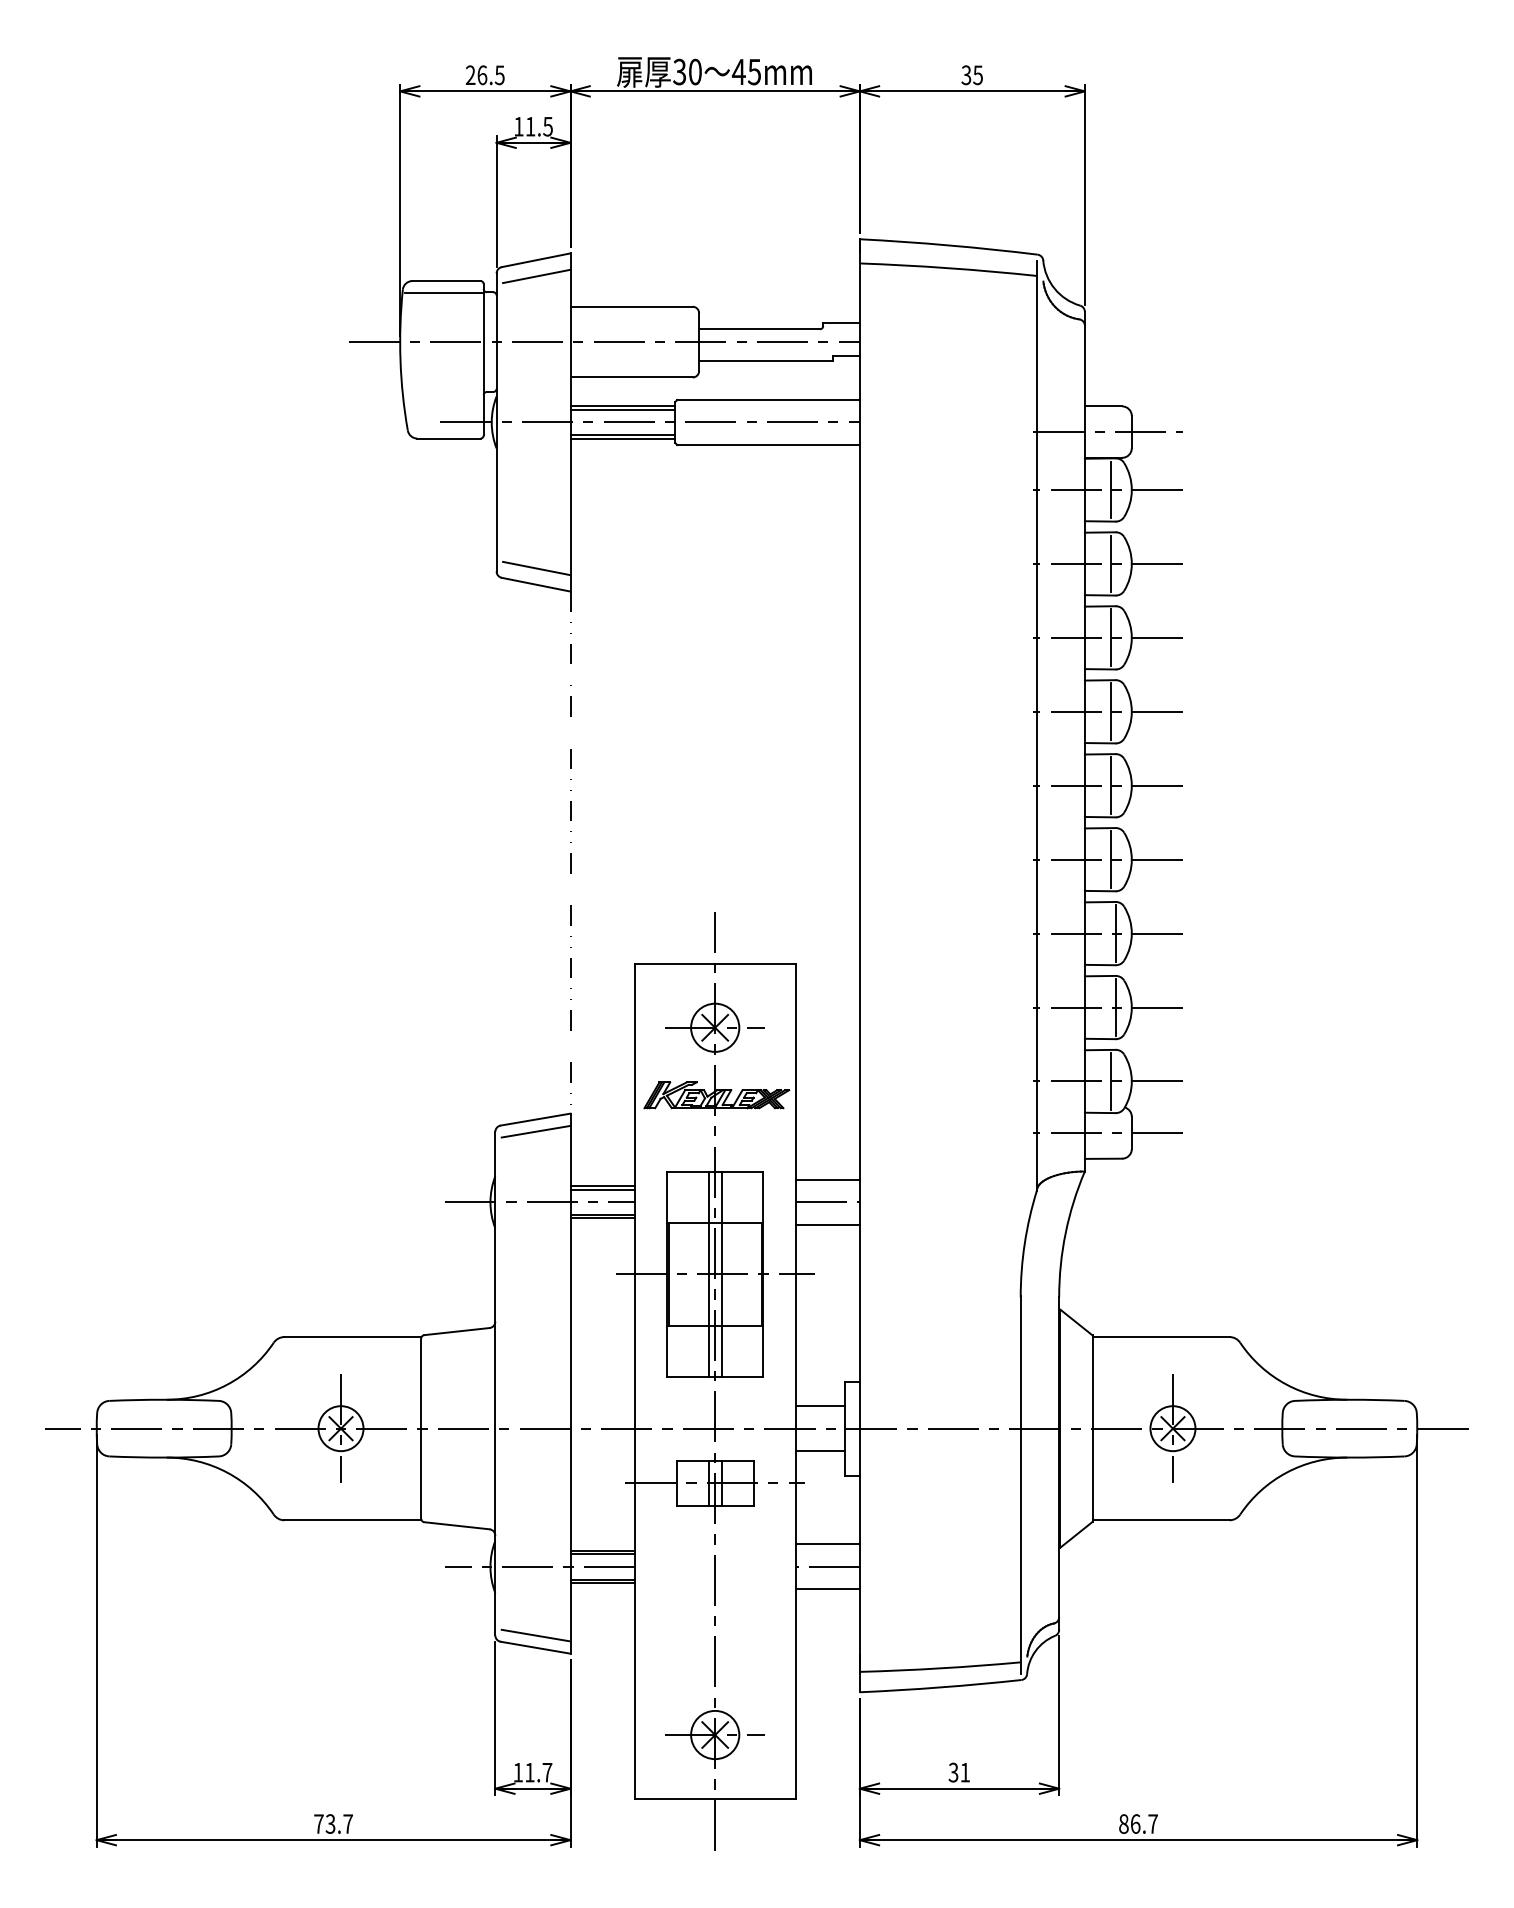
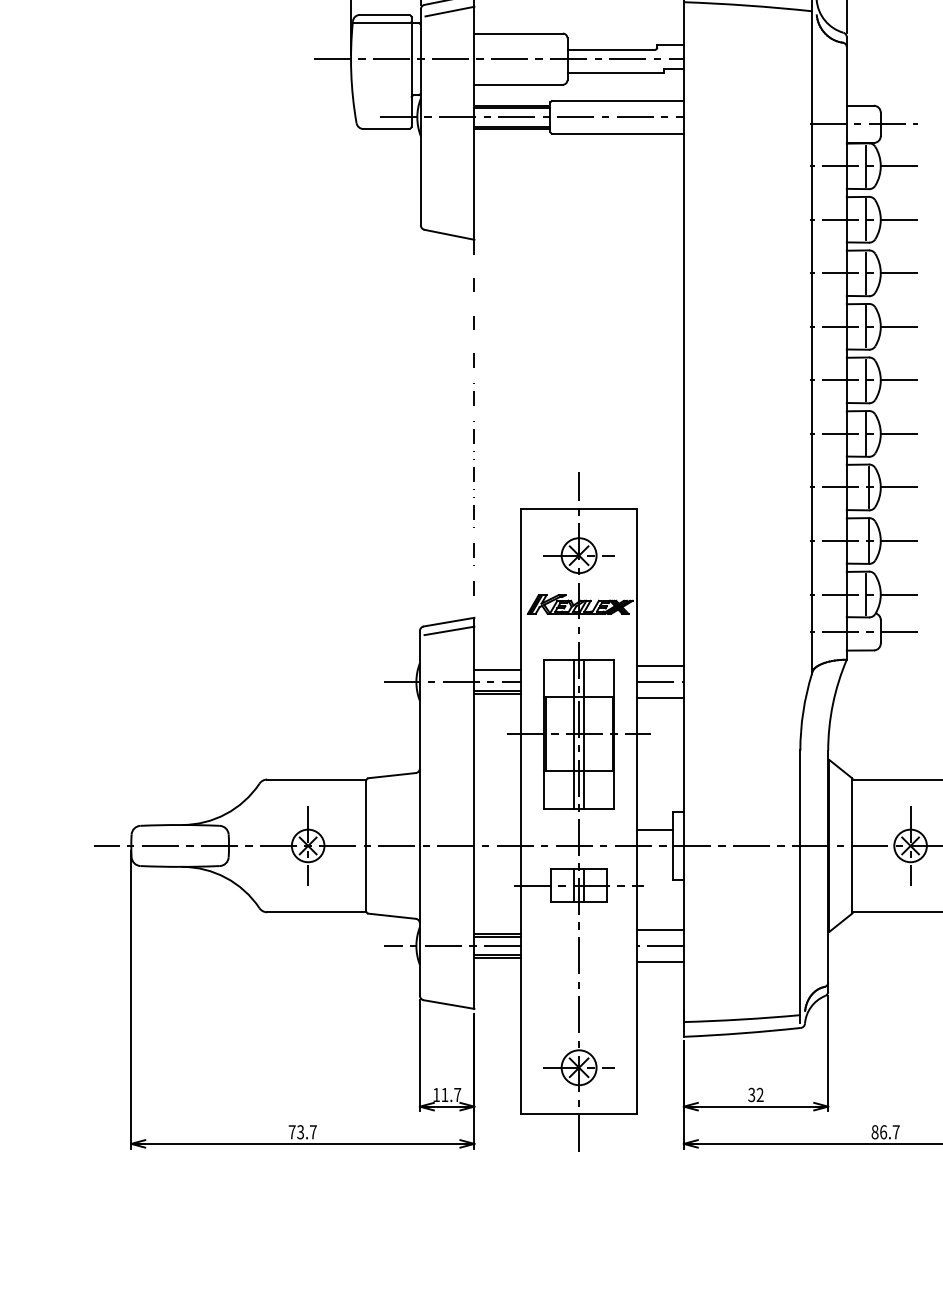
line: (536, 568) -> (449, 223), removed
line: (602, 1189) -> (497, 672), removed
line: (820, 1450) -> (655, 861), removed
line: (535, 1635) -> (449, 995), removed
text: (965, 1772) -> (760, 1094), 31 -> 32

